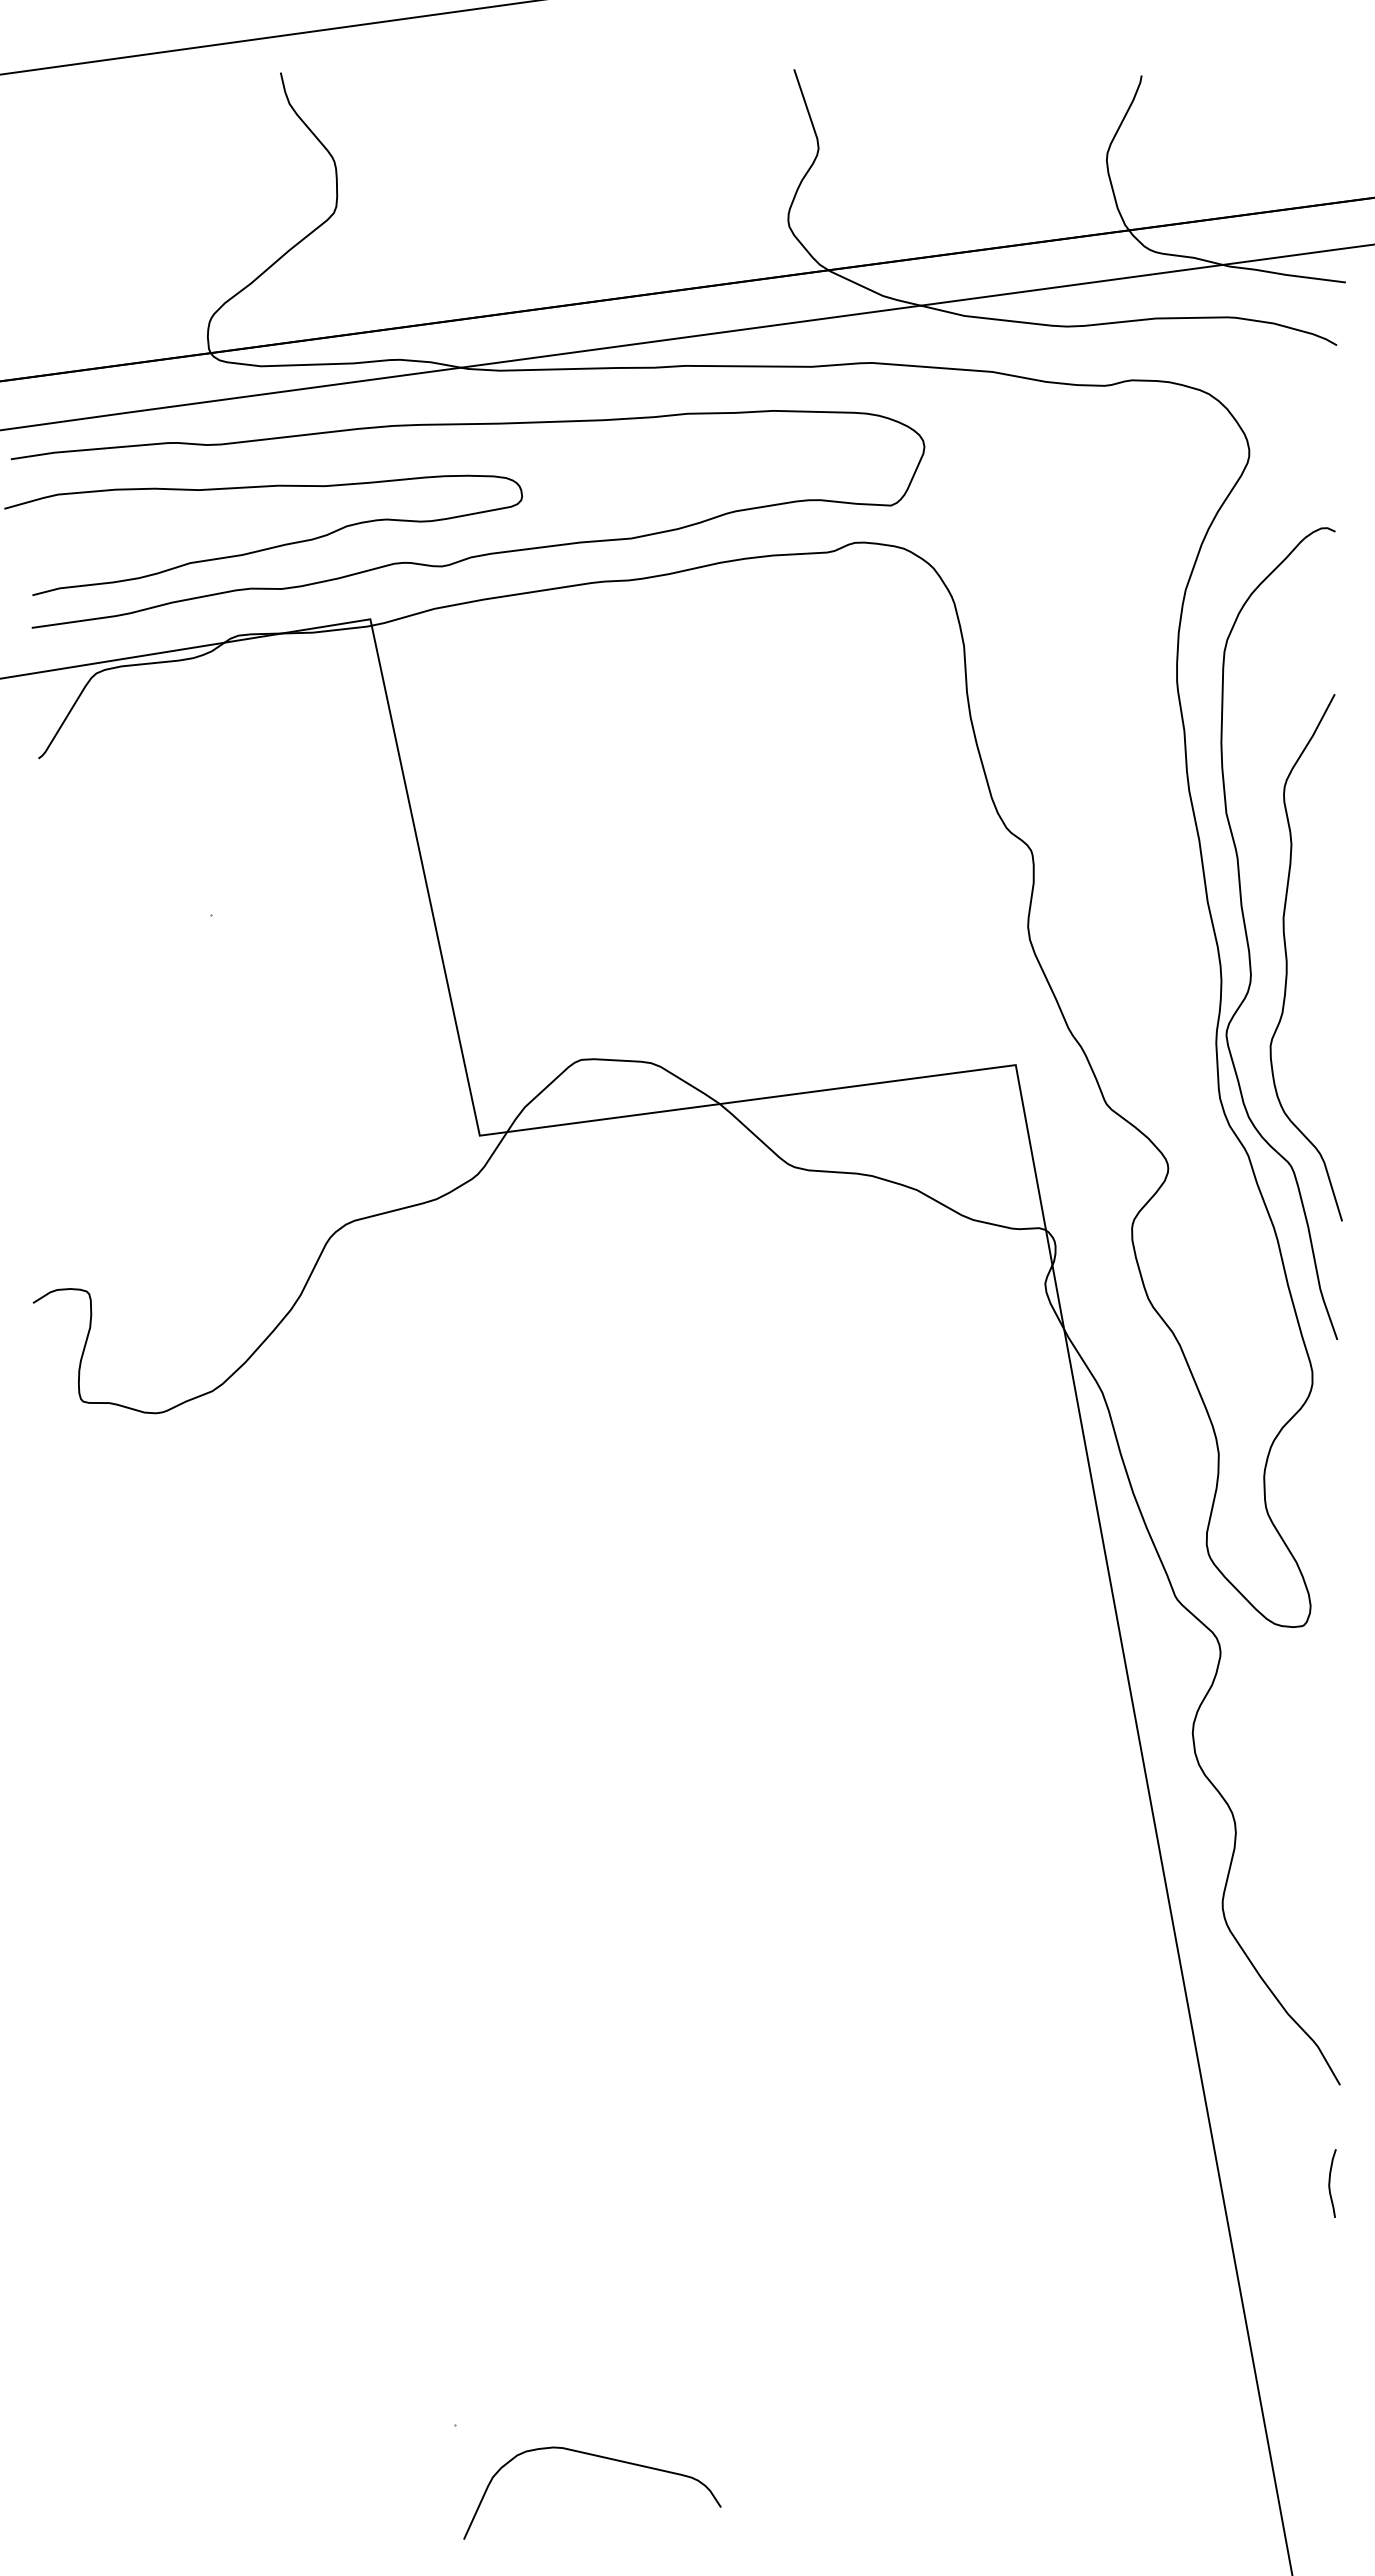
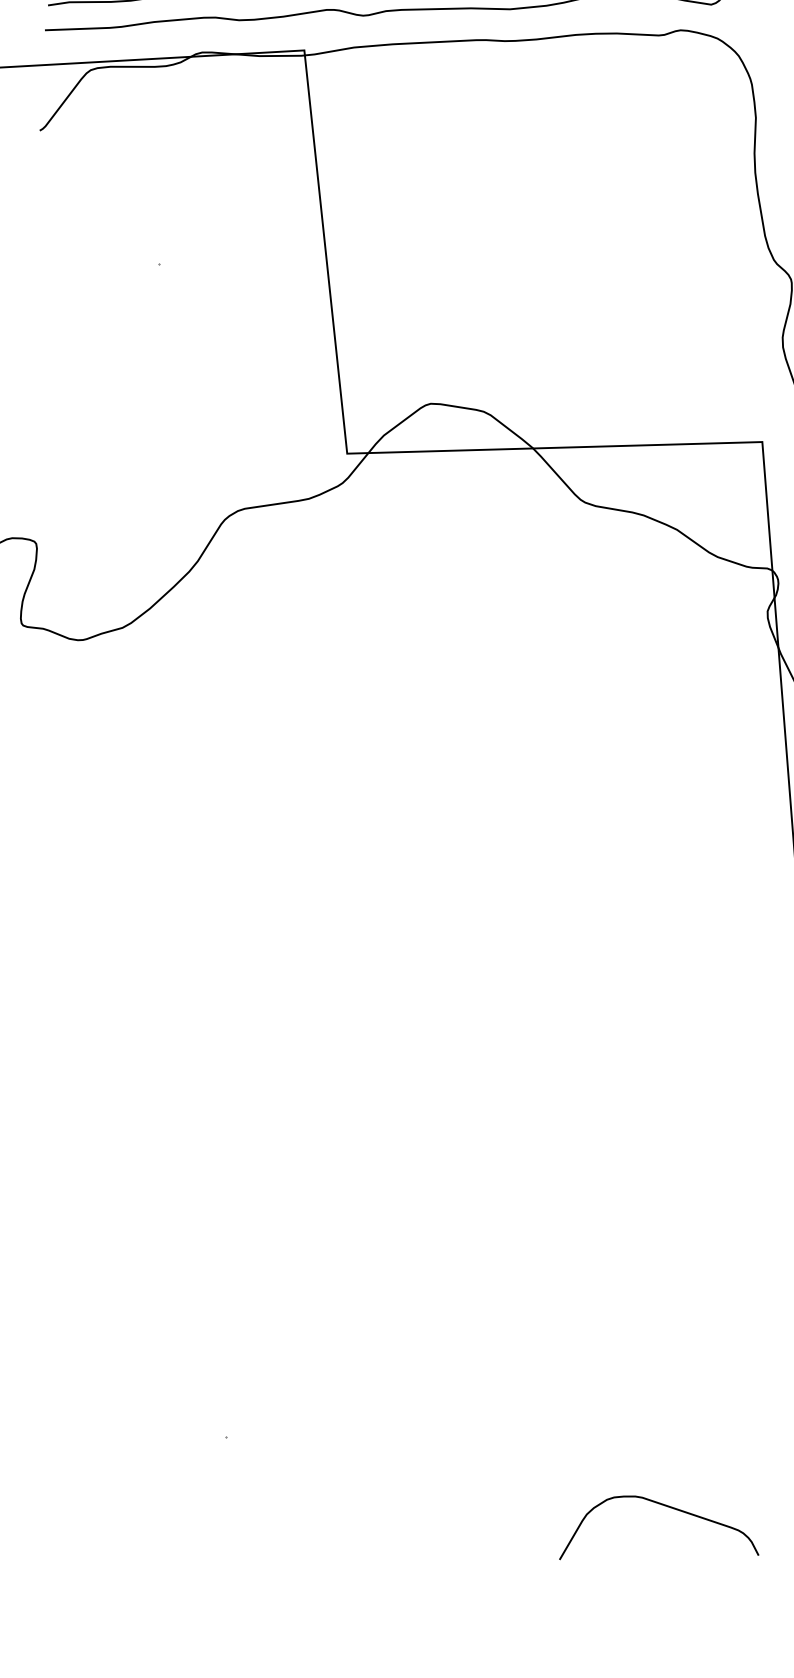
curve: (599, 2457) -> (669, 1507), moved

